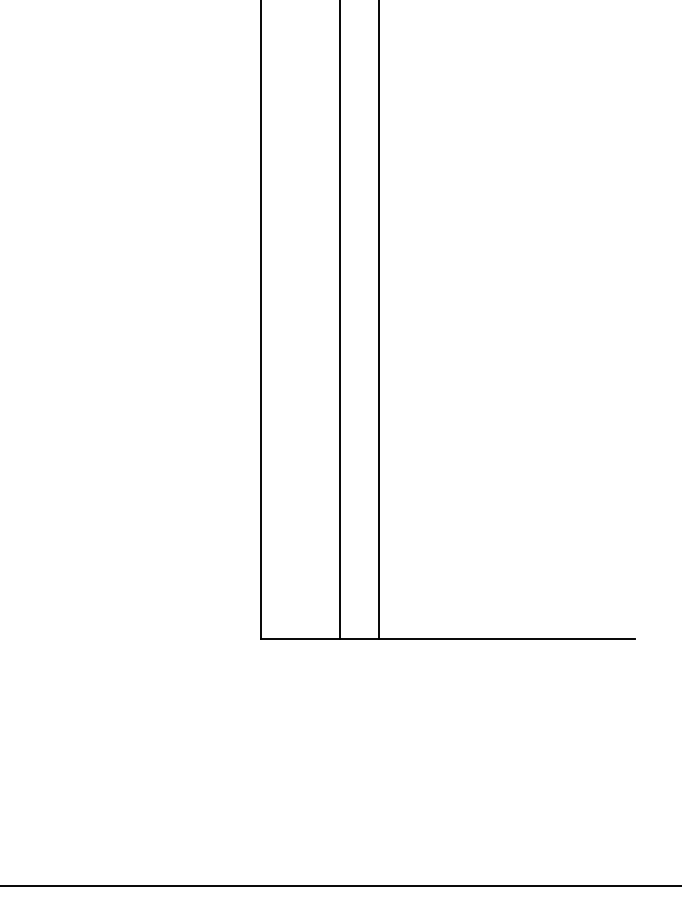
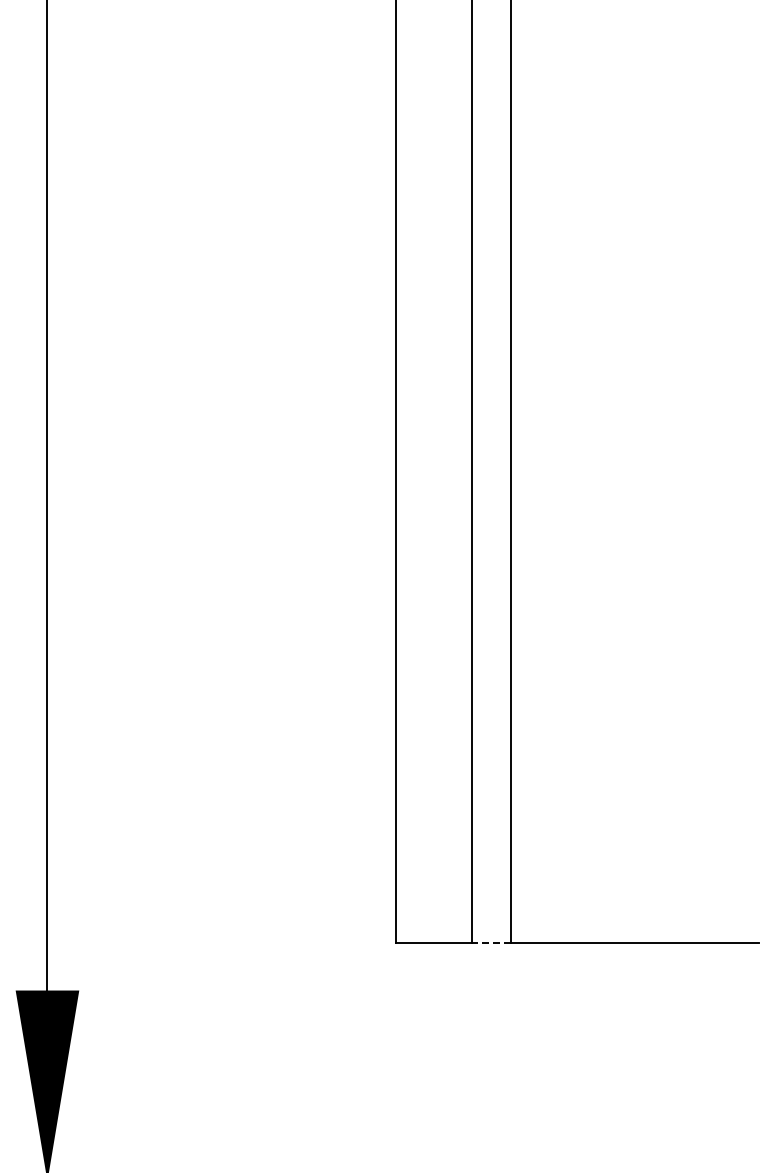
line: (358, 638) -> (490, 942), solid -> dashed

